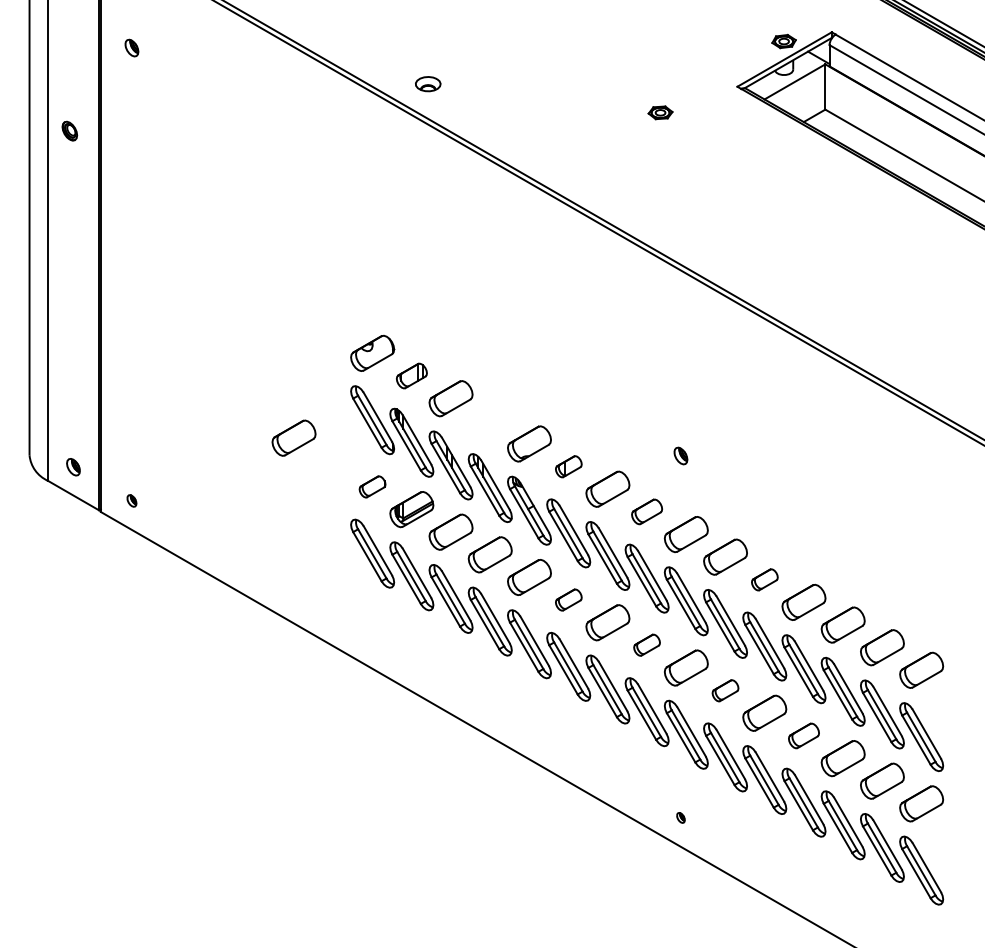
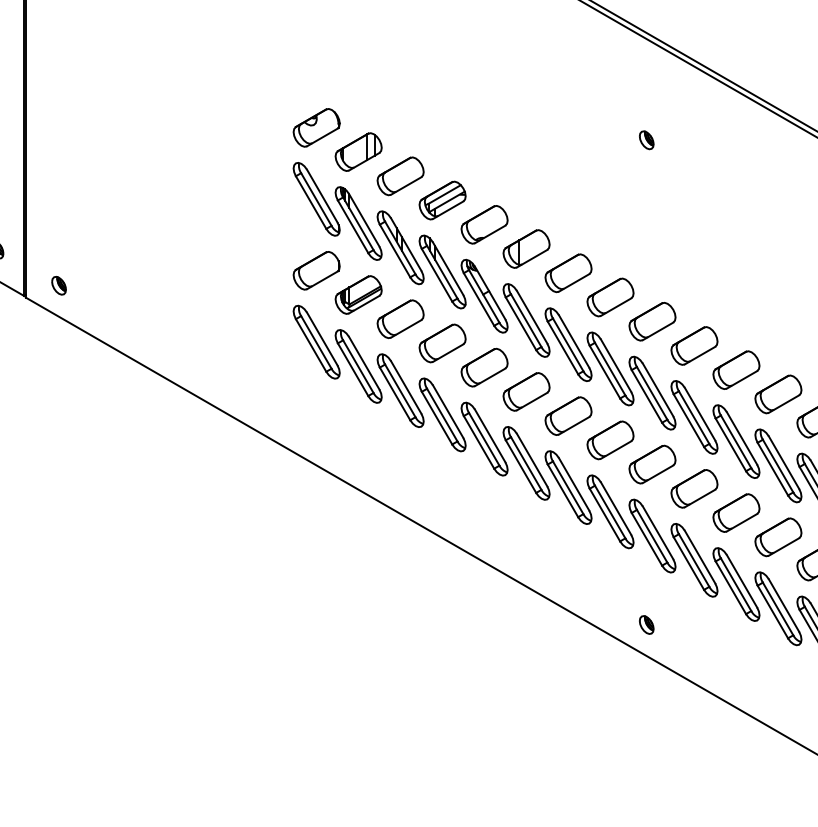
part: (411, 375) -> (358, 151), size x1.43
part: (489, 420) -> (441, 199), added
part: (293, 437) -> (231, 217), removed
part: (680, 455) -> (646, 139), moved
part: (568, 466) -> (526, 248), size x1.67
part: (372, 486) -> (316, 270), size x1.67
part: (131, 500) -> (58, 285), size x1.43
part: (646, 511) -> (609, 297), size x1.43
part: (764, 579) -> (736, 369), size x1.67
part: (568, 599) -> (526, 391), size x1.67
part: (646, 644) -> (609, 439), size x1.67
part: (725, 690) -> (694, 488), size x1.67
part: (803, 735) -> (777, 536), size x1.43
part: (680, 817) -> (646, 624), size x1.67

